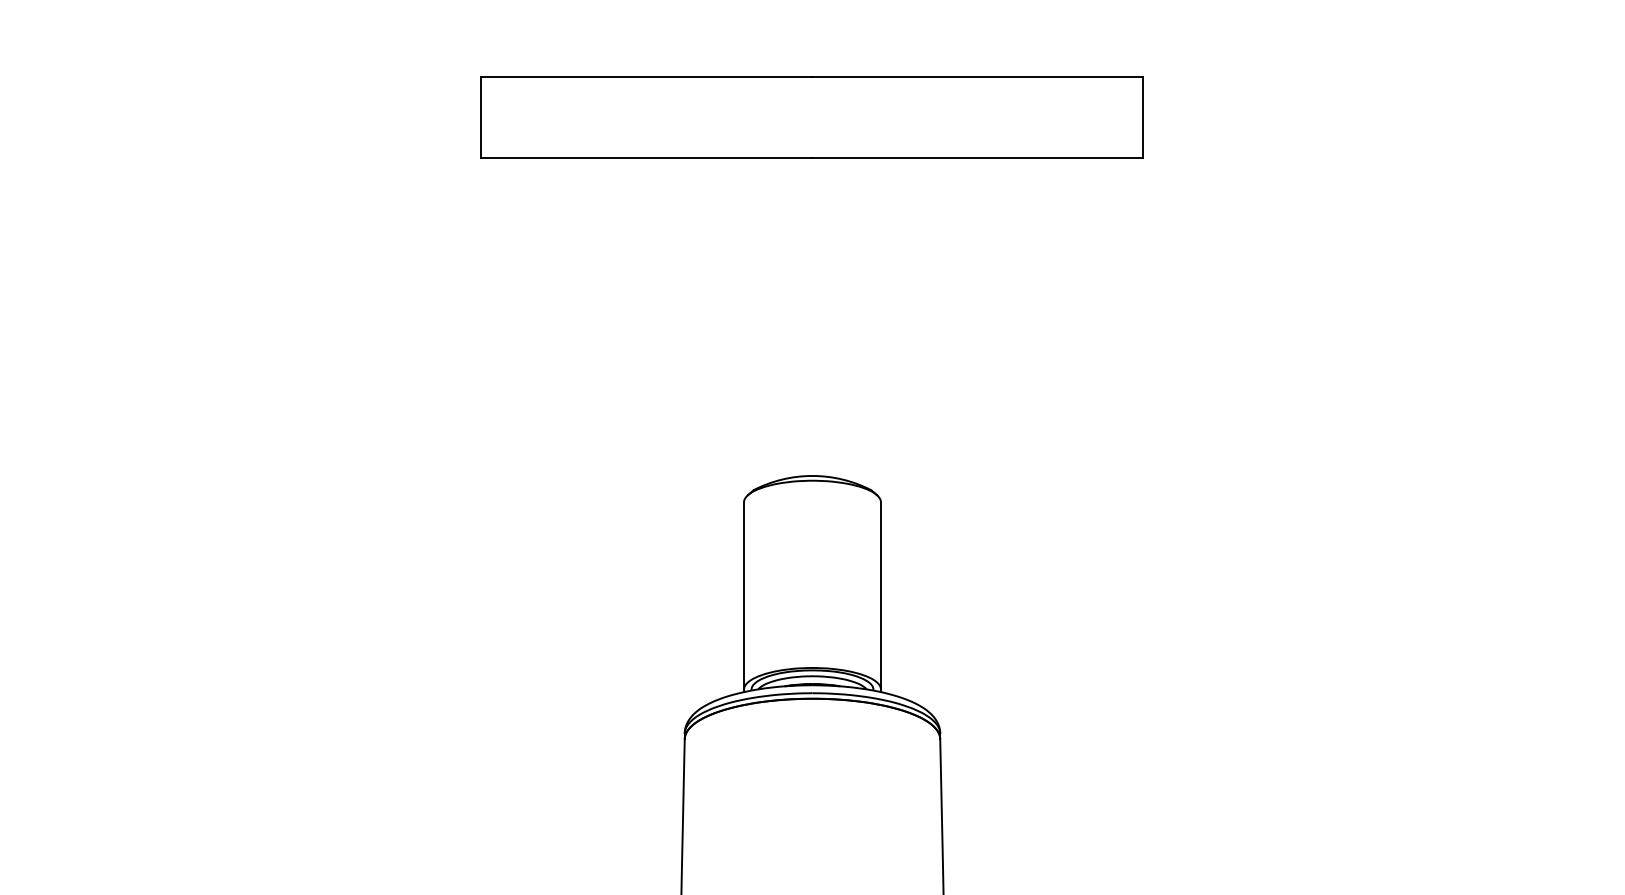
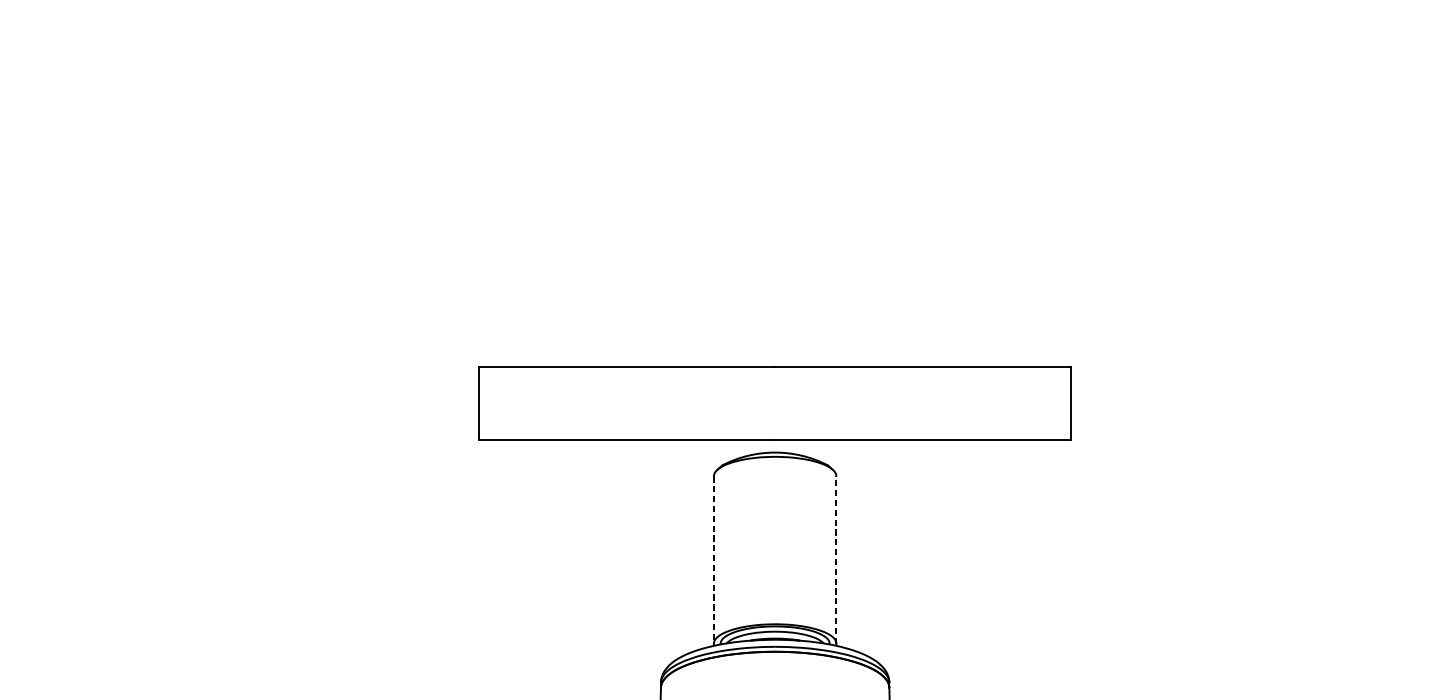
part: (811, 117) -> (774, 403), moved
line: (743, 596) -> (713, 560), solid -> dashed
line: (880, 596) -> (835, 560), solid -> dashed

